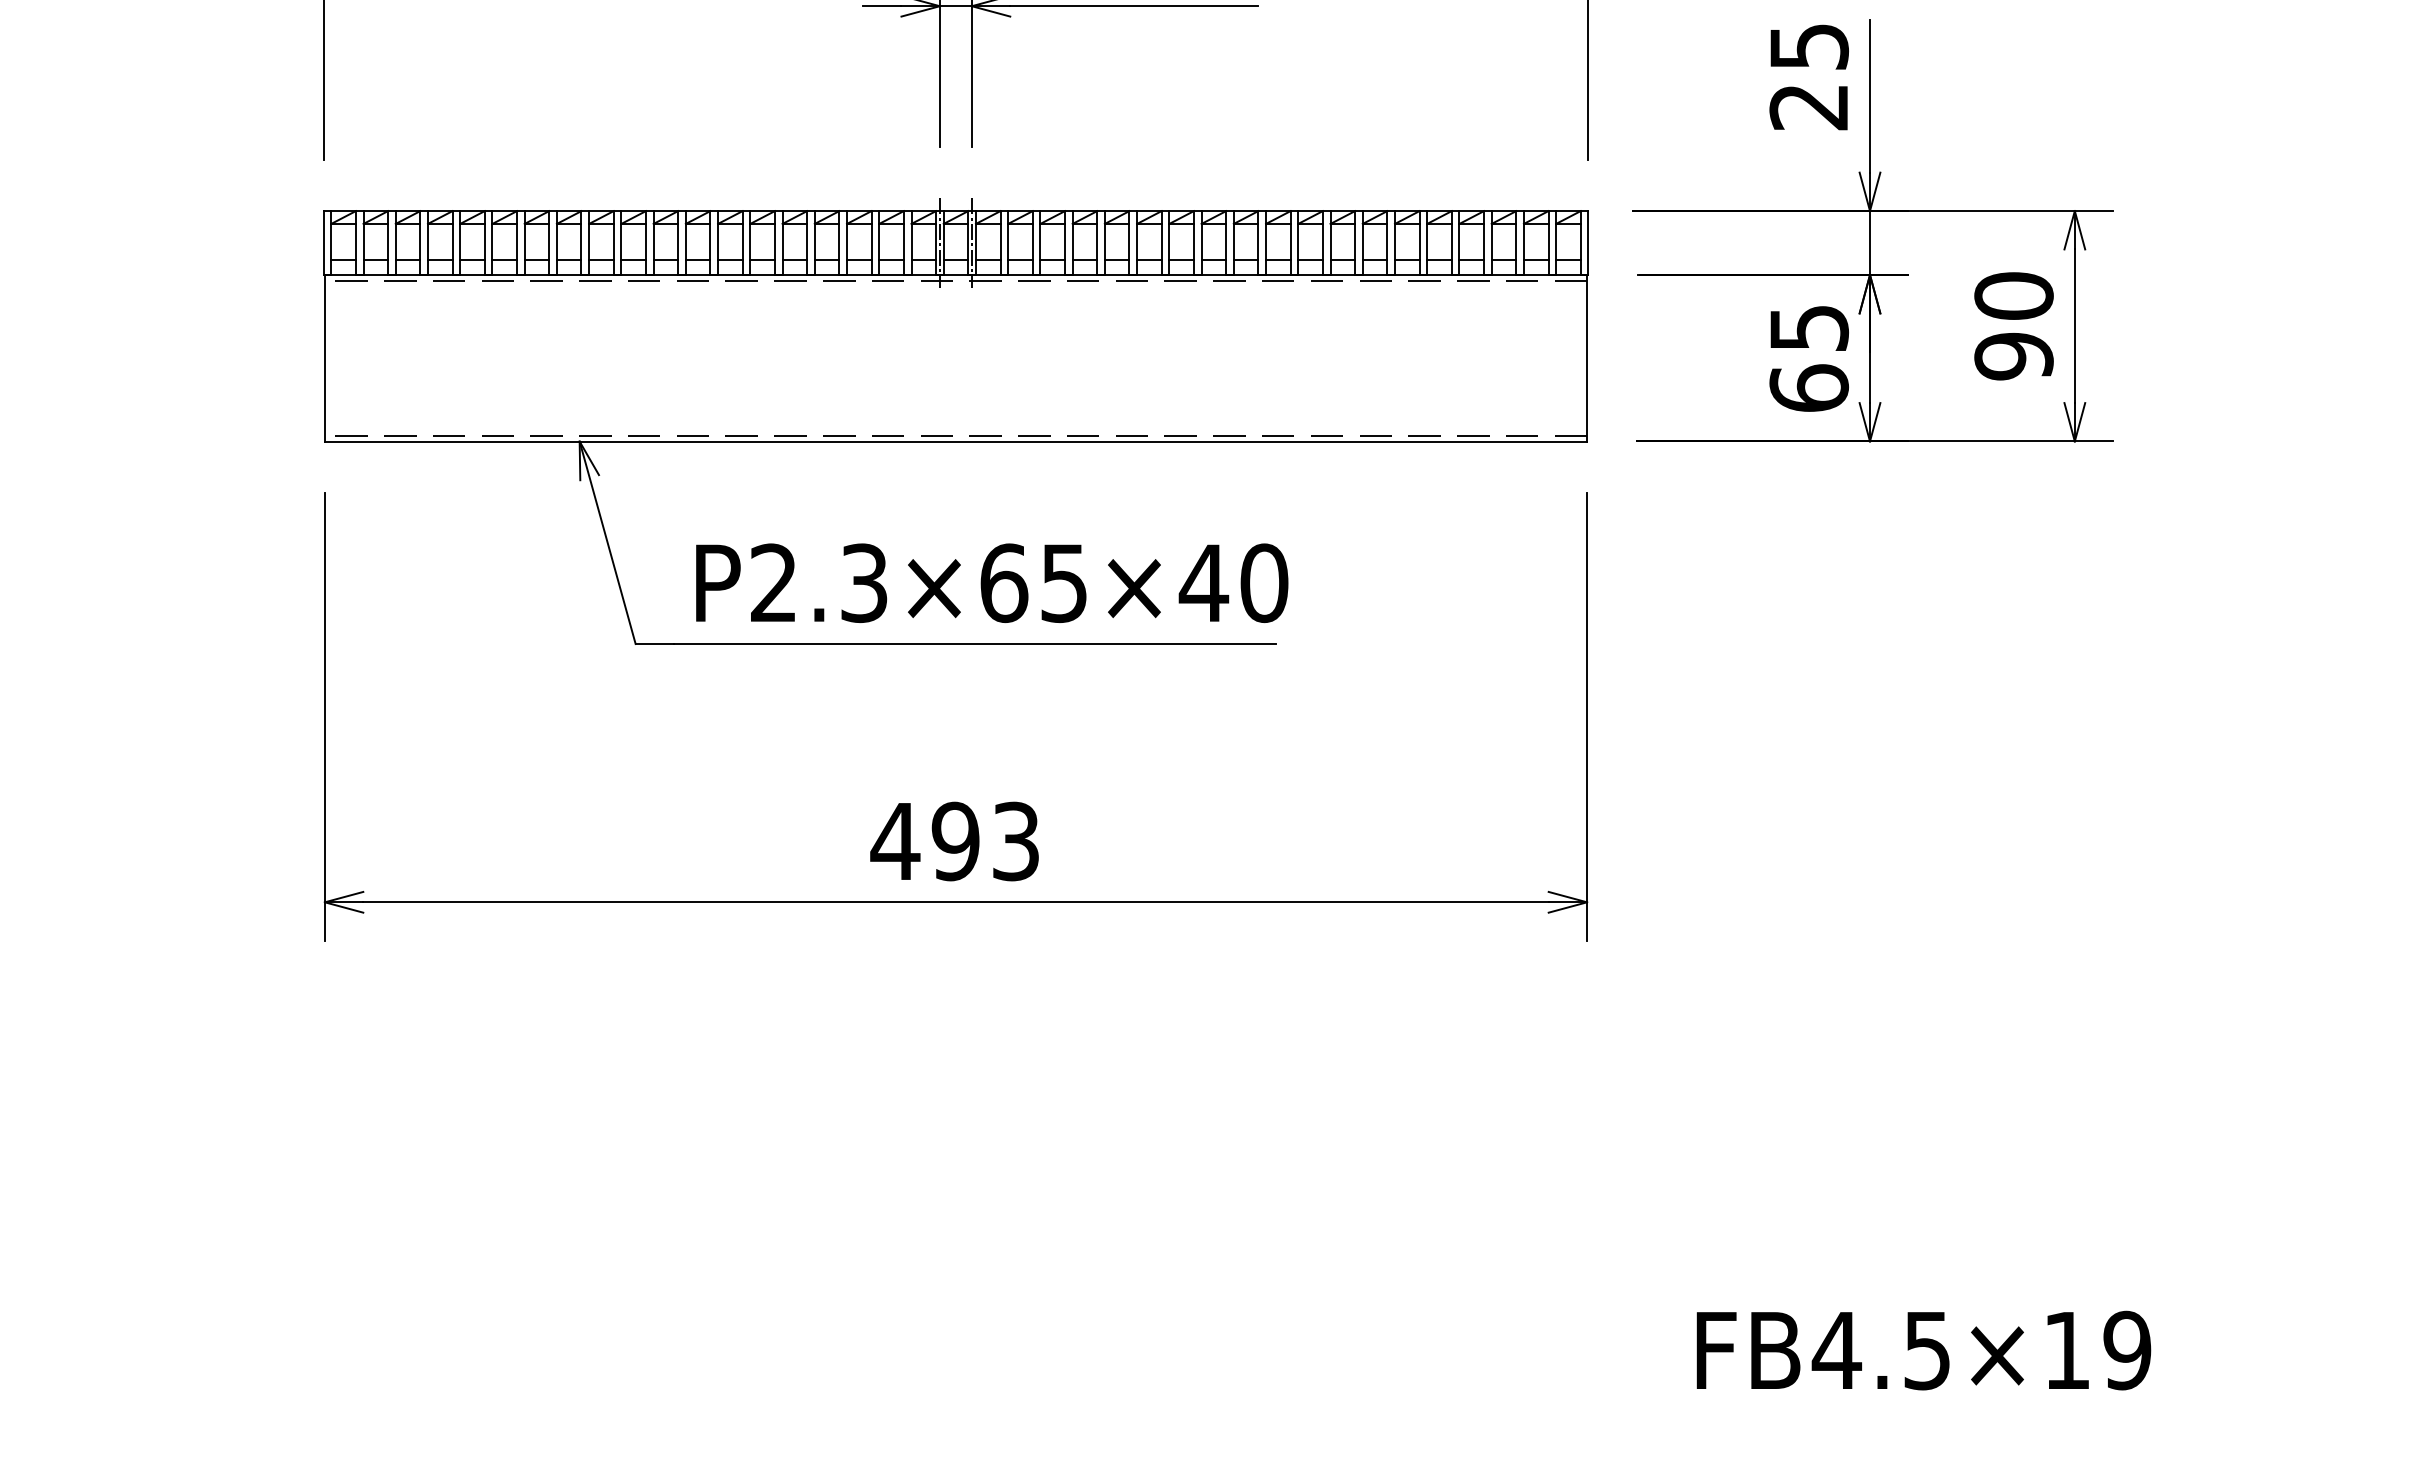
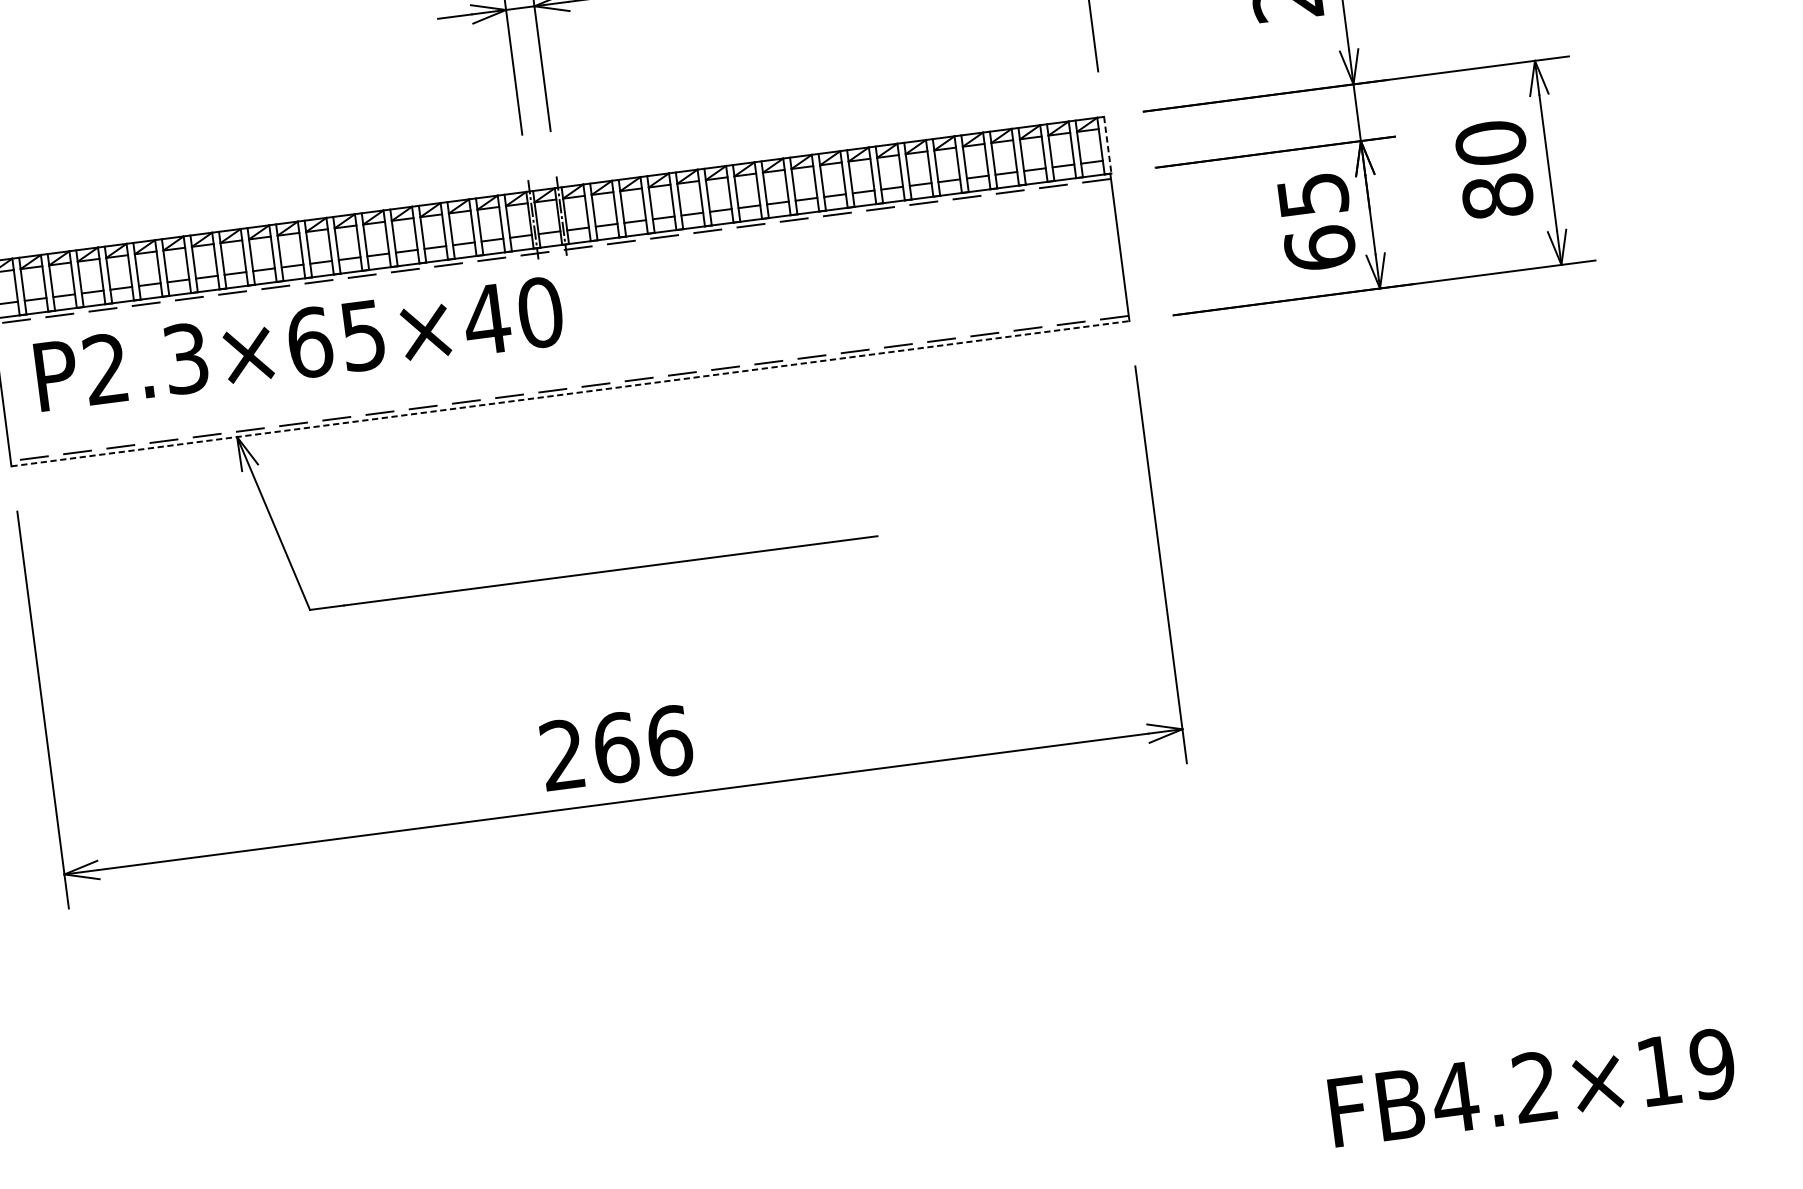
line: (1588, 243) -> (1107, 145), solid -> dashed
text: (2013, 356) -> (1497, 196), 90 -> 80
line: (956, 441) -> (570, 393), solid -> dashed
text: (992, 582) -> (299, 343), moved
text: (955, 841) -> (616, 748), 493 -> 266
text: (1926, 1350) -> (1534, 1087), FB4.5×19 -> FB4.2×19

